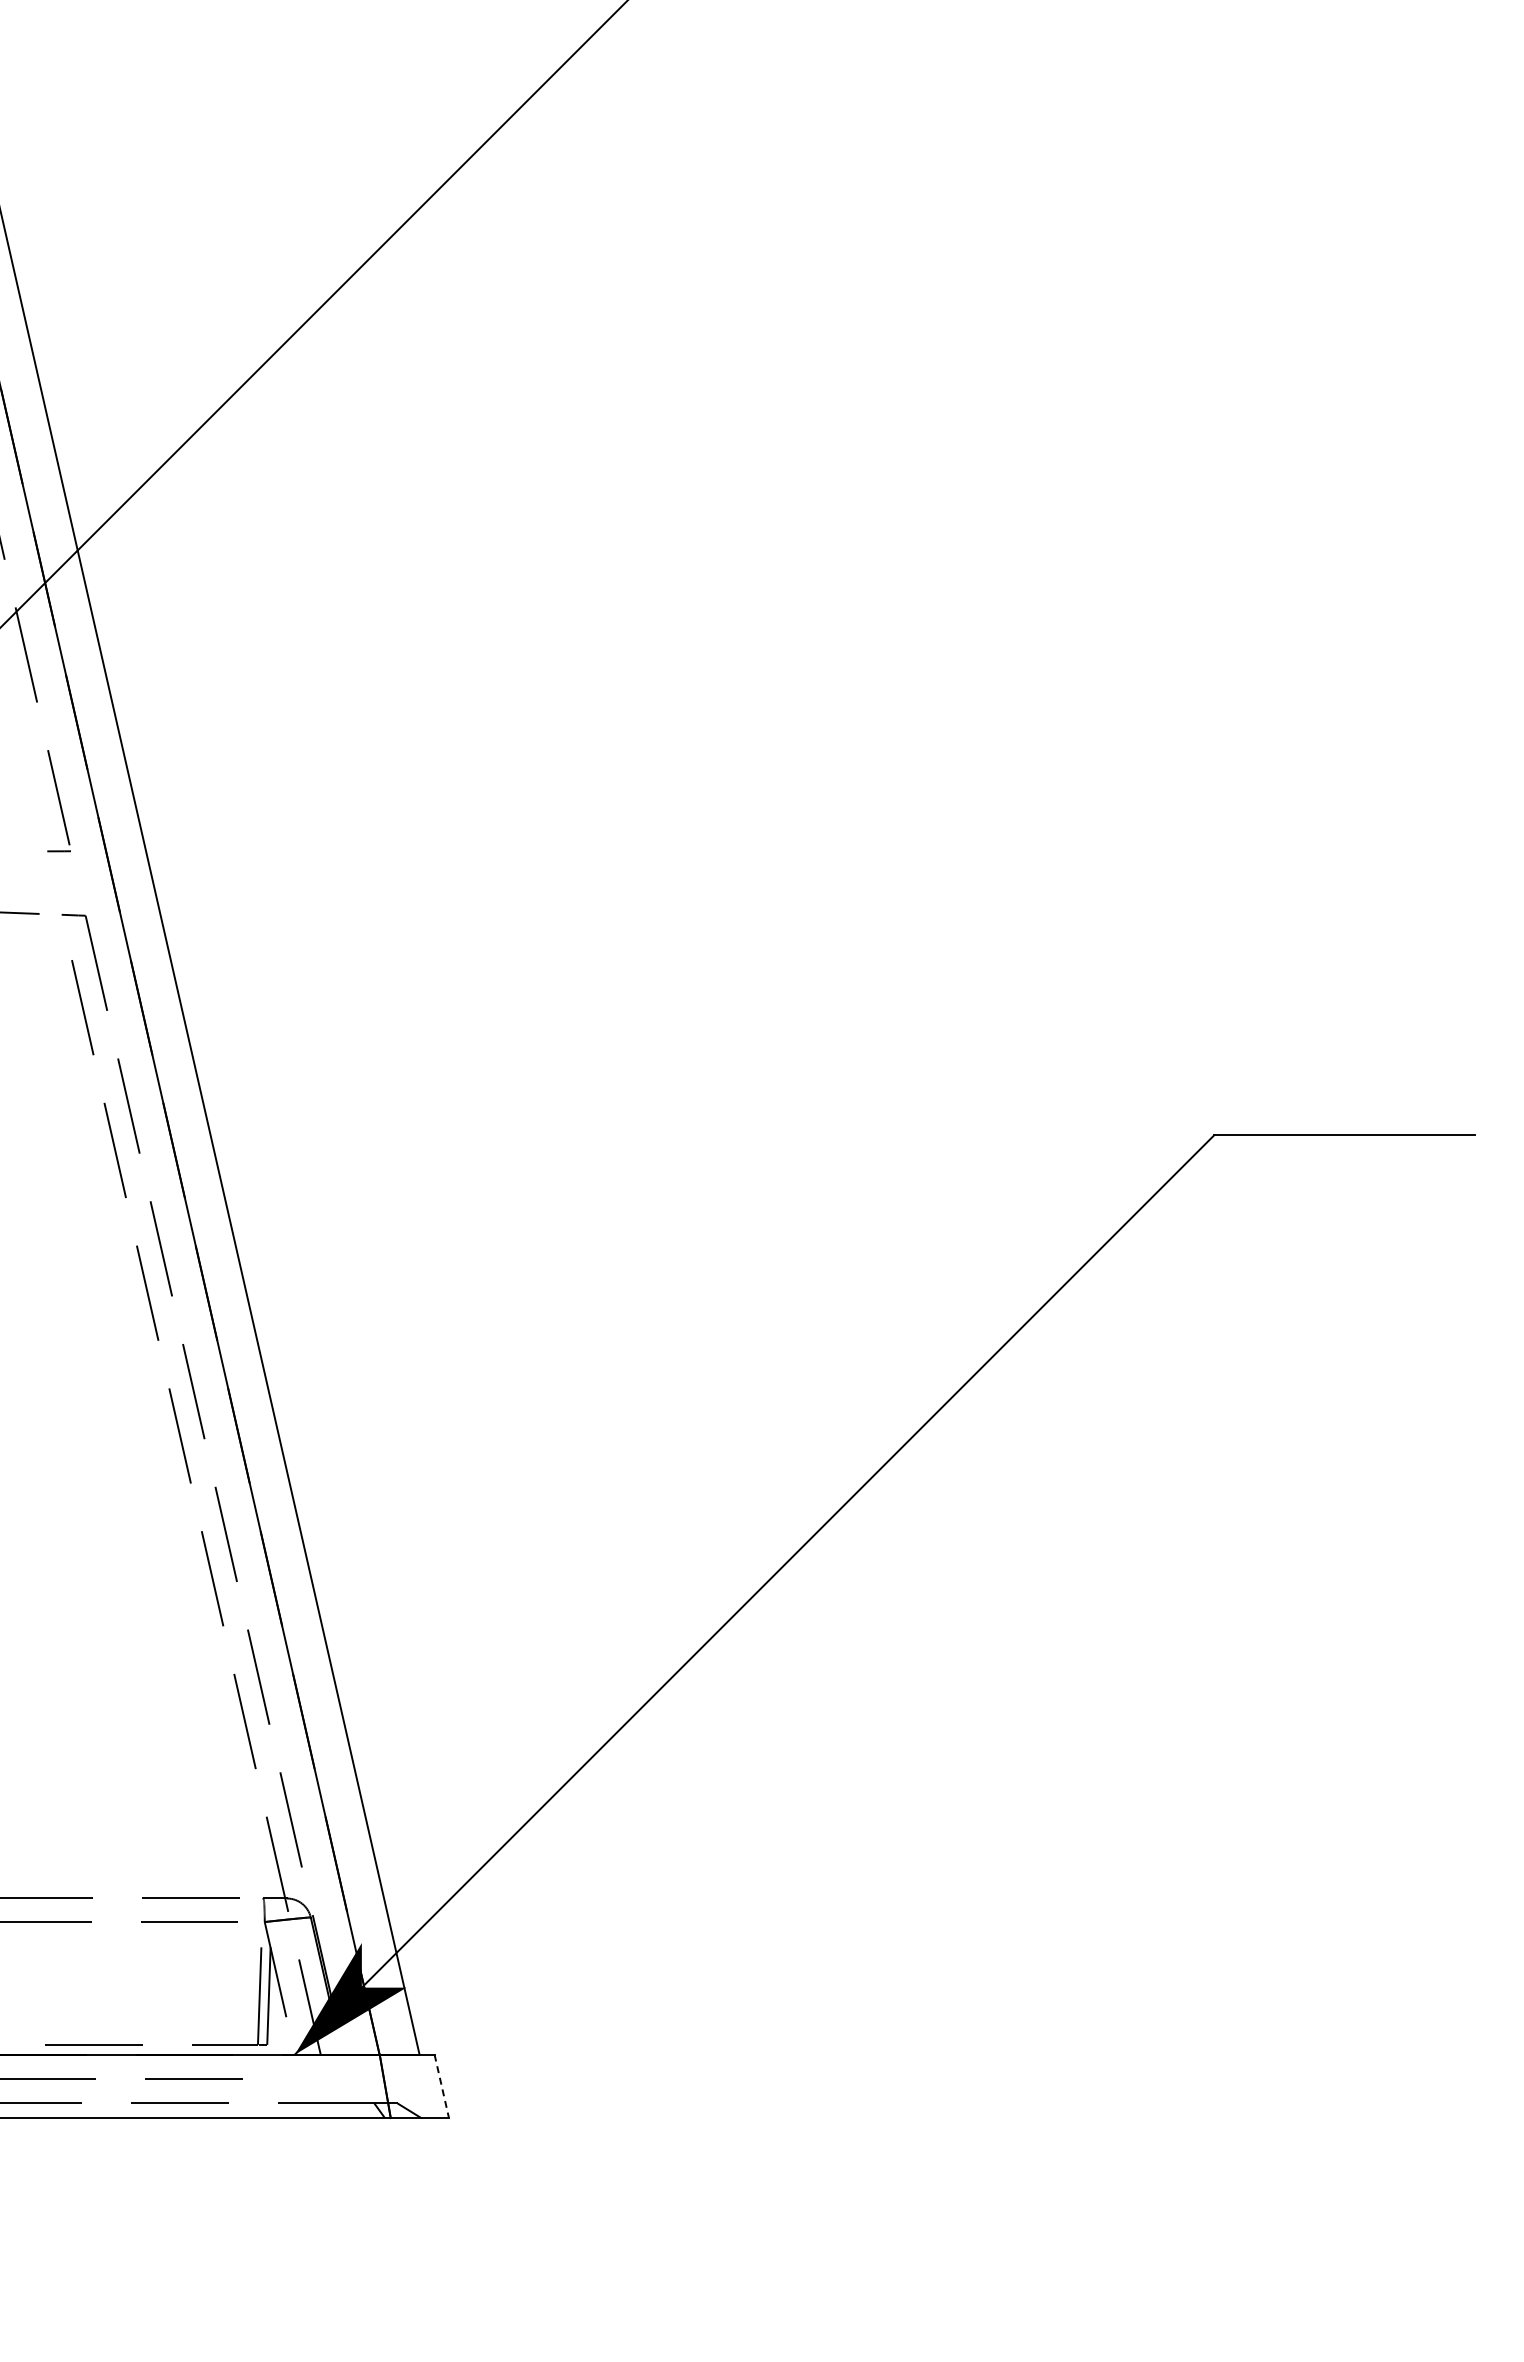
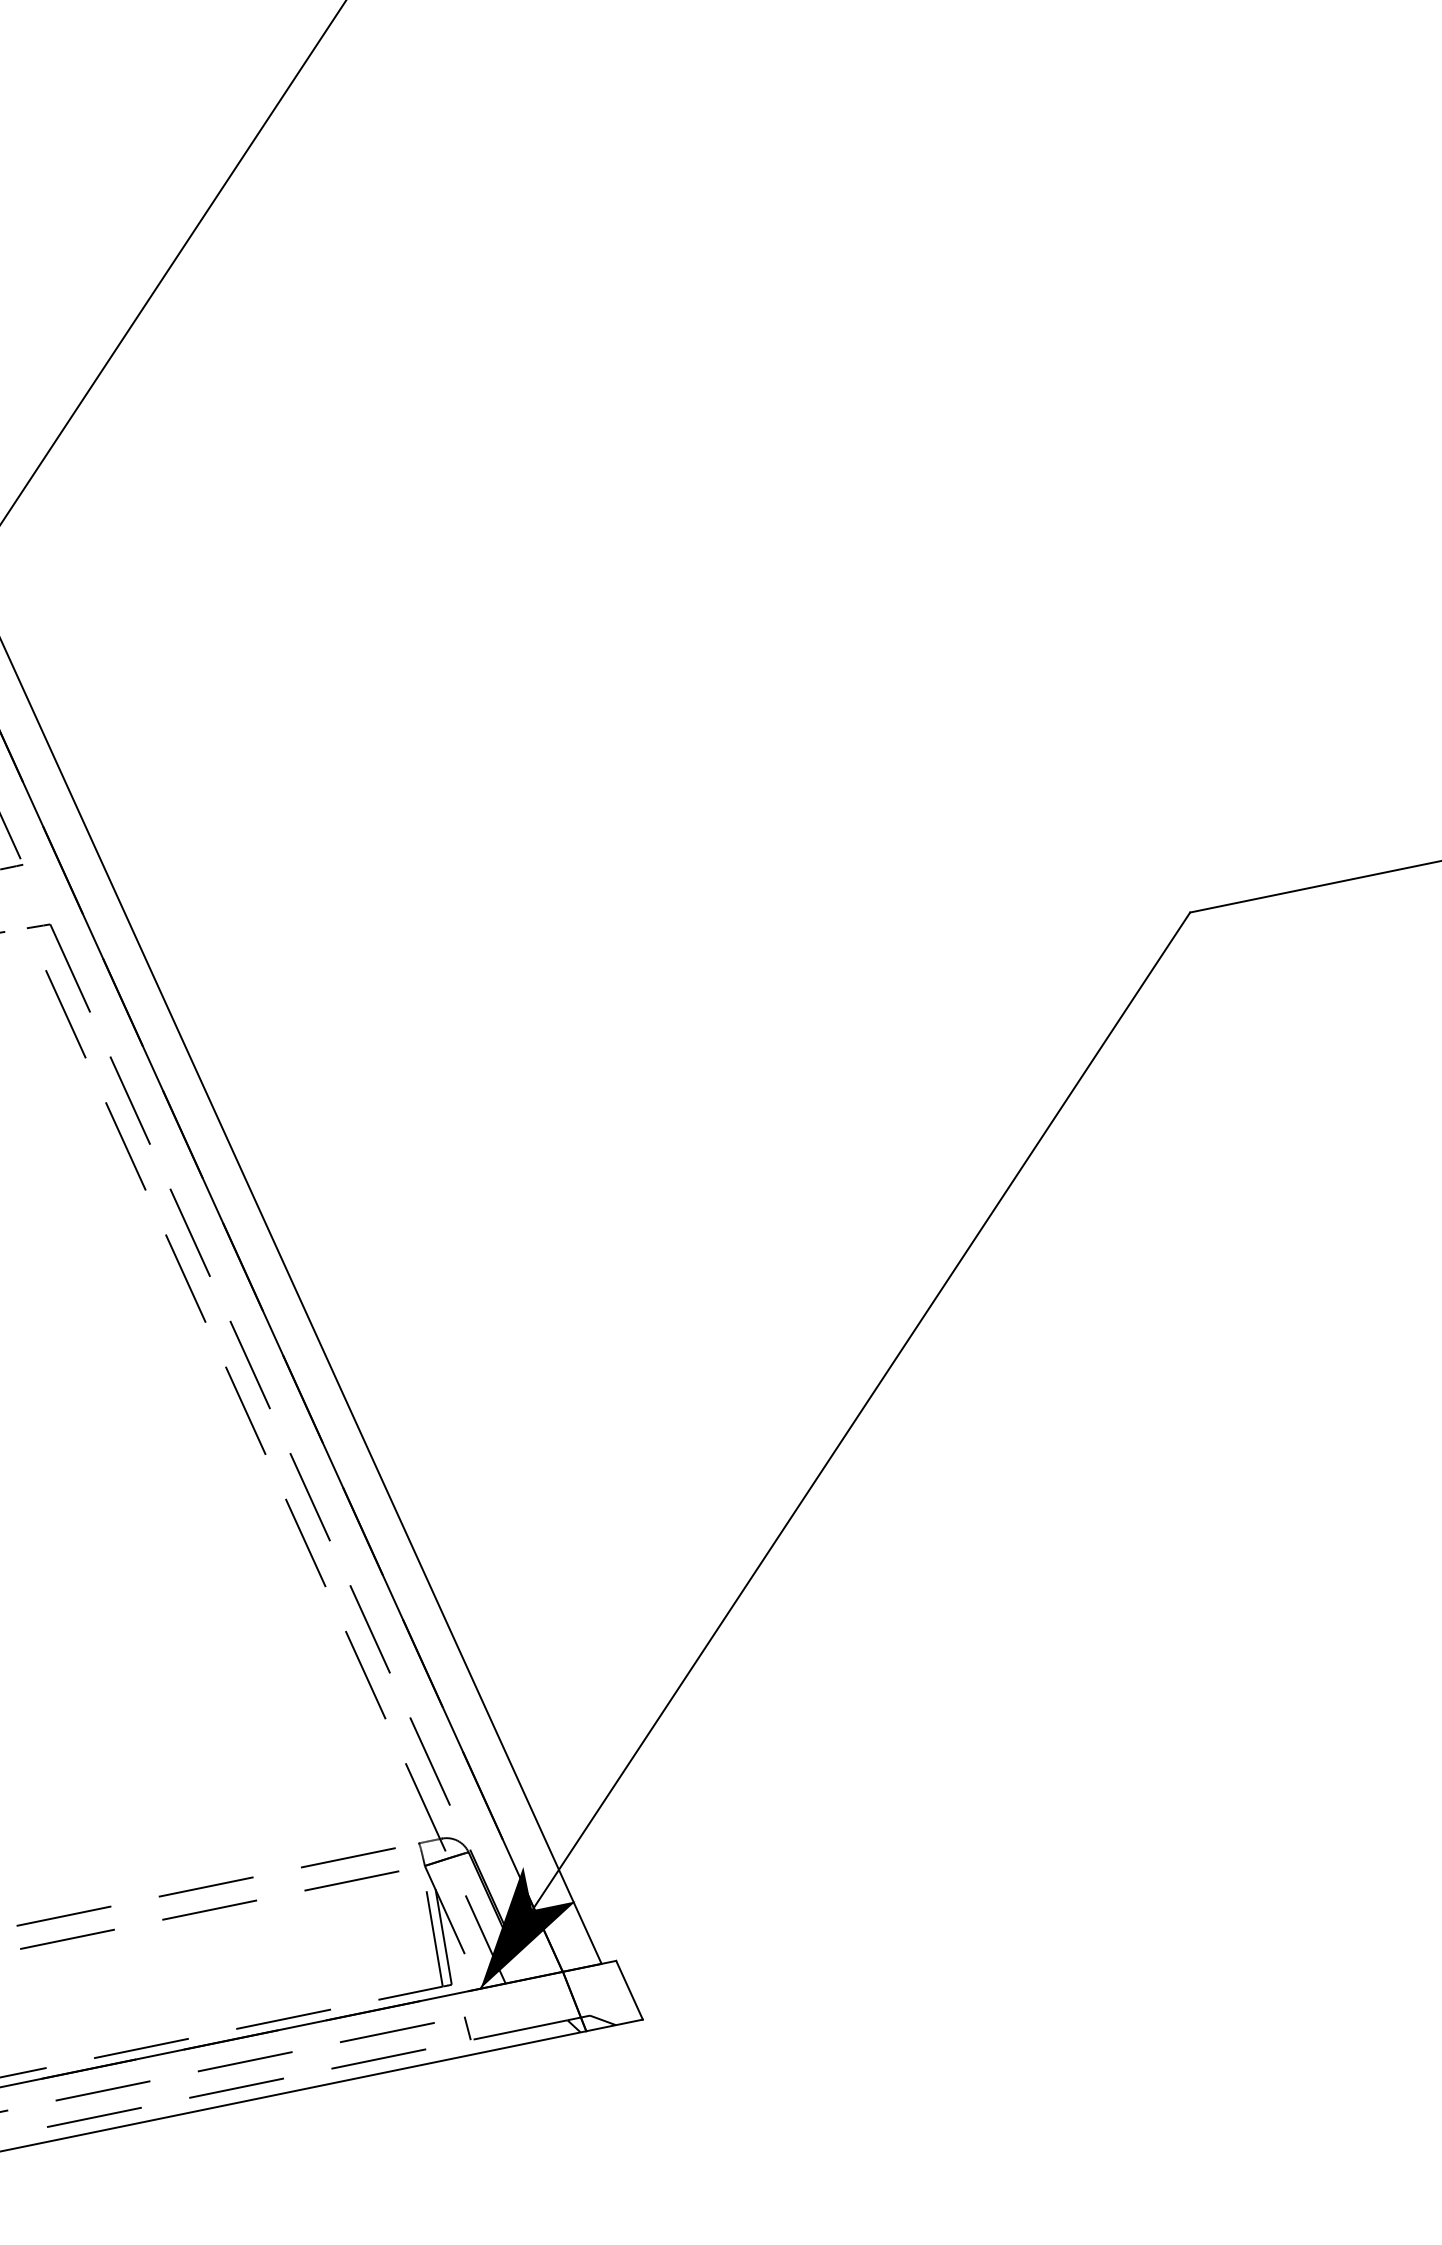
line: (441, 2086) -> (629, 1990), dashed -> solid
line: (273, 2091) -> (467, 2028), added

